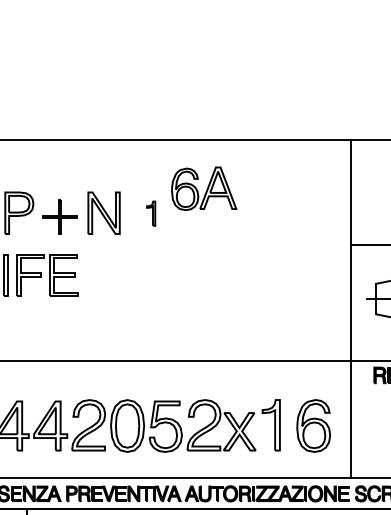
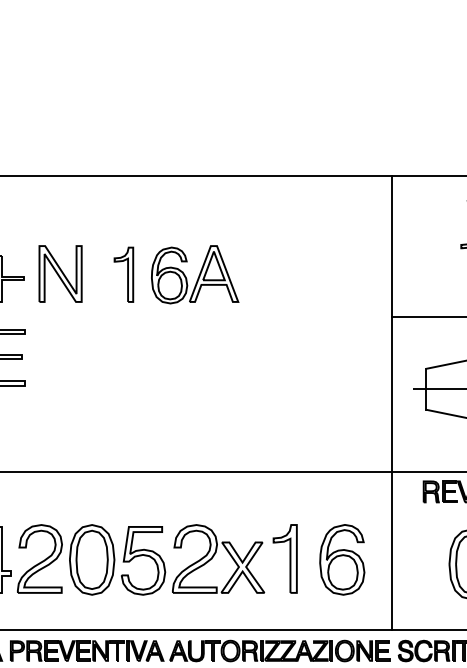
part: (204, 188) -> (195, 274), moved
part: (150, 213) -> (122, 274), size x1.67

